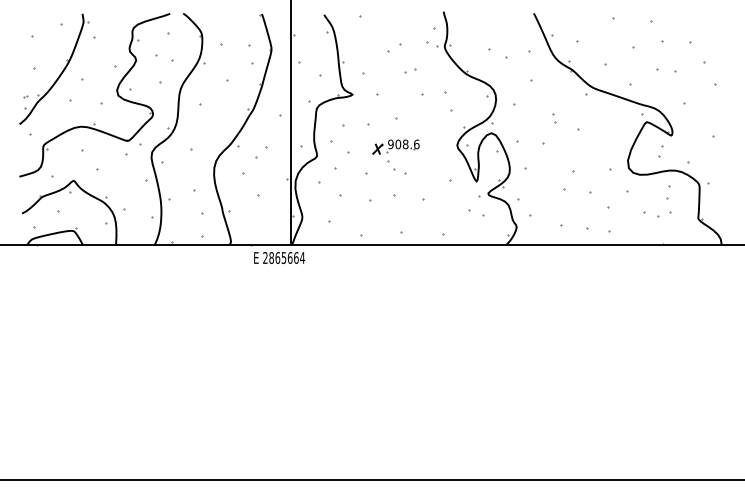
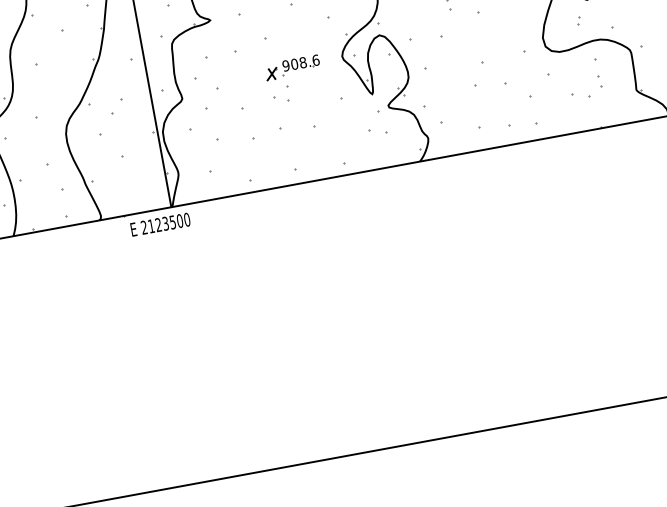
part: (395, 150) -> (292, 71), moved
part: (660, 151) -> (578, 20), size x0.62
part: (669, 205) -> (600, 81), size x0.62
text: (287, 257) -> (169, 222), 2865664 -> 2123500

